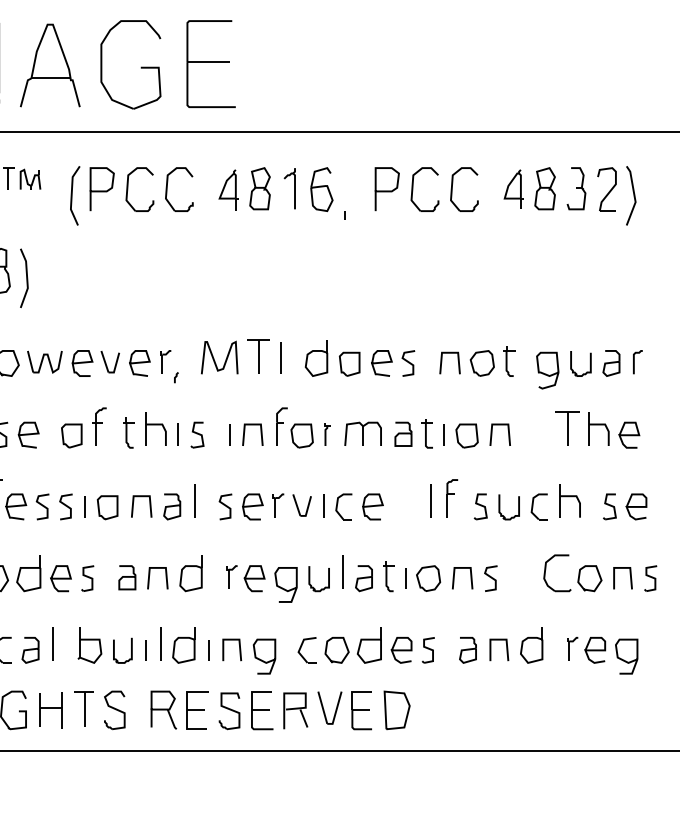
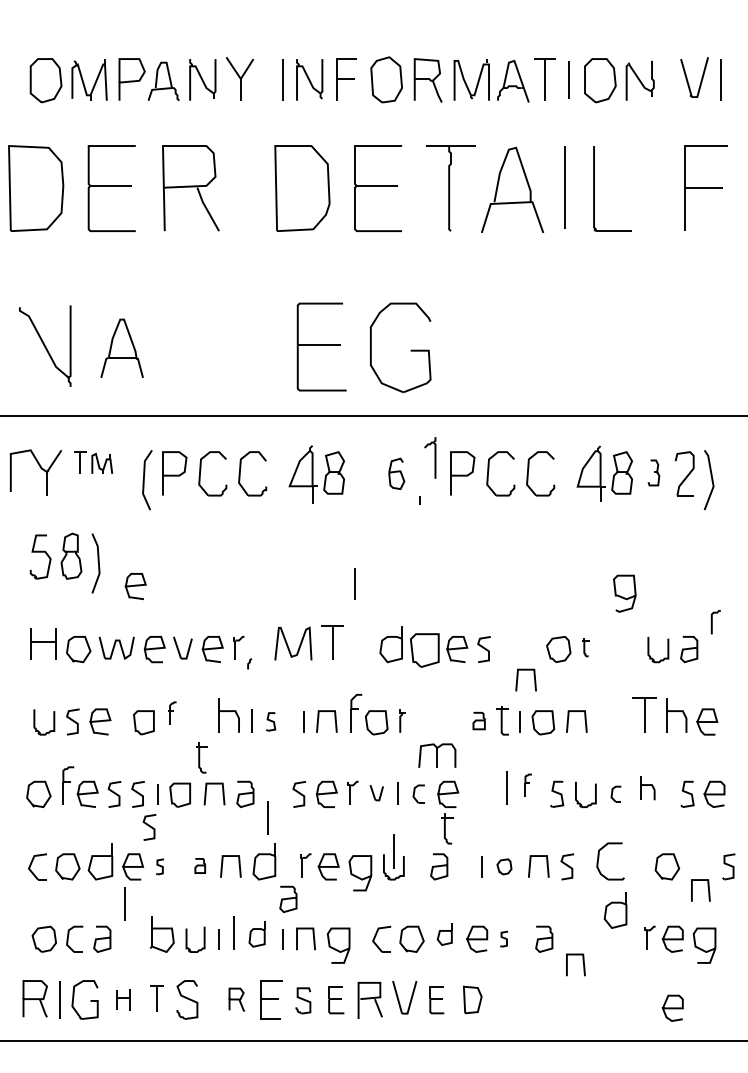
part: (210, 63) -> (321, 346), moved
part: (49, 65) -> (121, 348), size x0.7
part: (140, 67) -> (410, 350), moved
part: (290, 188) -> (430, 457), moved
part: (576, 188) -> (653, 472), size x0.6
part: (321, 189) -> (396, 473), size x0.7
part: (513, 189) -> (590, 473), size x1.4
part: (228, 190) -> (302, 474), size x1.4
curve: (63, 301) -> (135, 586), added
line: (280, 357) -> (354, 583), moved
part: (508, 361) -> (585, 647), size x0.6
line: (442, 362) -> (518, 679), moved
curve: (634, 362) -> (712, 622), moved
part: (349, 363) -> (424, 649), size x1.4
curve: (545, 373) -> (622, 596), moved
part: (100, 426) -> (172, 713), size x0.6
part: (128, 432) -> (201, 757), moved
part: (363, 433) -> (437, 755), moved
part: (403, 433) -> (479, 720), size x0.7
part: (197, 434) -> (270, 721), size x0.7
part: (452, 498) -> (528, 785), size x0.6
line: (194, 500) -> (267, 817), moved
part: (570, 501) -> (647, 788), size x0.7
part: (301, 505) -> (376, 792), size x0.7
part: (343, 506) -> (418, 793), size x0.7
part: (538, 506) -> (615, 793), size x0.6
curve: (77, 539) -> (149, 827), added
part: (546, 570) -> (599, 858), moved
line: (342, 572) -> (393, 851), moved
line: (629, 575) -> (707, 887), moved
part: (389, 576) -> (447, 828), moved
part: (127, 577) -> (200, 865), size x0.6
part: (87, 578) -> (159, 866), size x0.6
part: (428, 578) -> (504, 866), size x0.6
part: (214, 609) -> (288, 898), added
line: (52, 643) -> (124, 903), moved
part: (183, 645) -> (256, 934), size x0.7
part: (369, 645) -> (444, 934), size x0.6
part: (531, 645) -> (615, 910), moved
line: (505, 646) -> (582, 961), moved
part: (427, 649) -> (503, 938), size x0.6
part: (84, 708) -> (156, 998), size x0.7
part: (50, 709) -> (122, 999), size x0.6
part: (163, 709) -> (236, 999), size x0.6
part: (262, 709) -> (336, 999), size x0.7
part: (361, 709) -> (436, 999), size x0.7
part: (396, 709) -> (472, 999), size x0.7
part: (229, 710) -> (303, 1000), size x0.7
curve: (594, 717) -> (672, 1007), added

